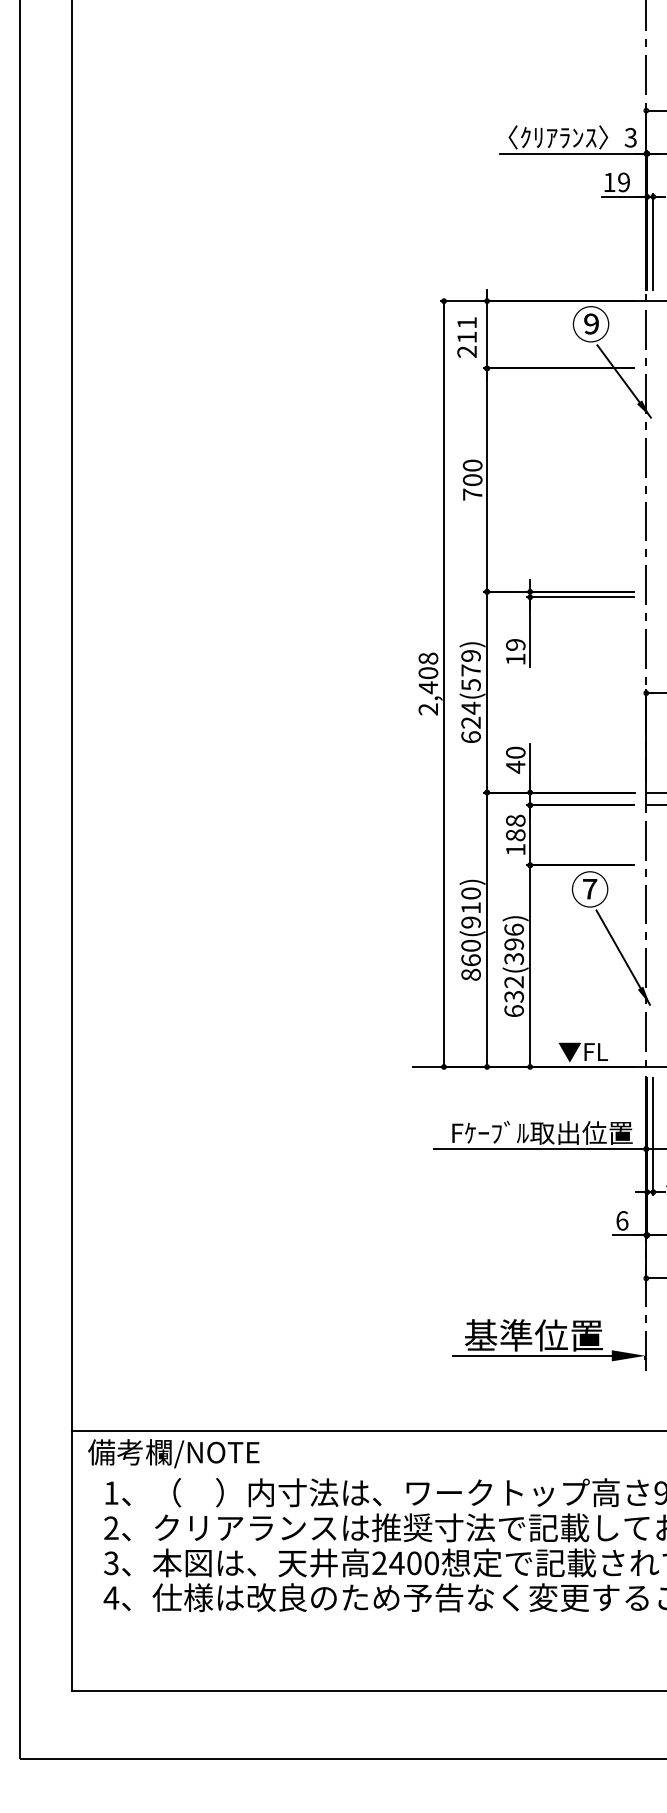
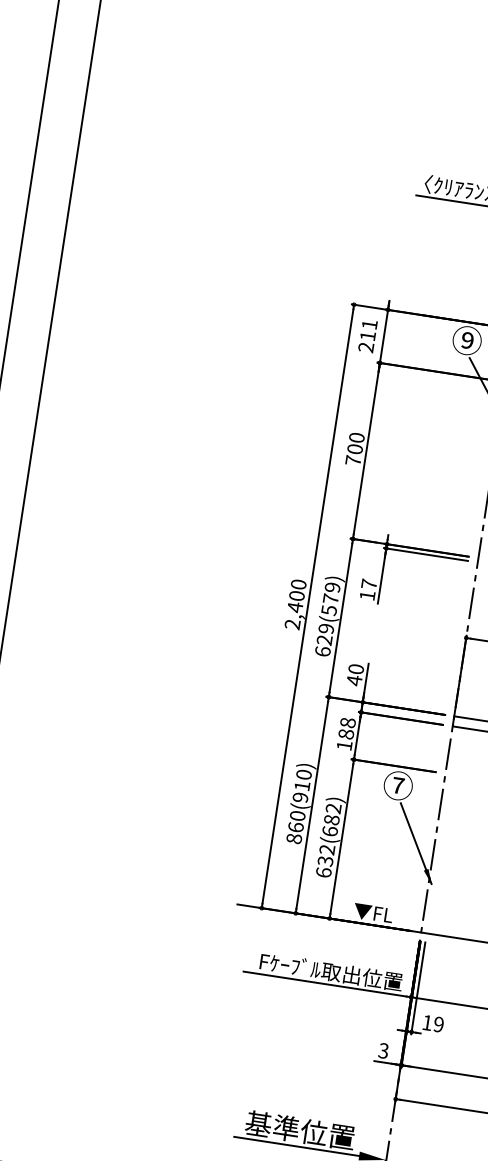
text: (515, 644) -> (369, 583), 19 -> 17
text: (428, 658) -> (298, 584), 2,408 -> 2,400
text: (470, 707) -> (326, 628), 624(579) -> 629(579)
text: (514, 944) -> (332, 820), 632(396) -> 632(682)
text: (622, 1220) -> (383, 1050), 6 -> 3

